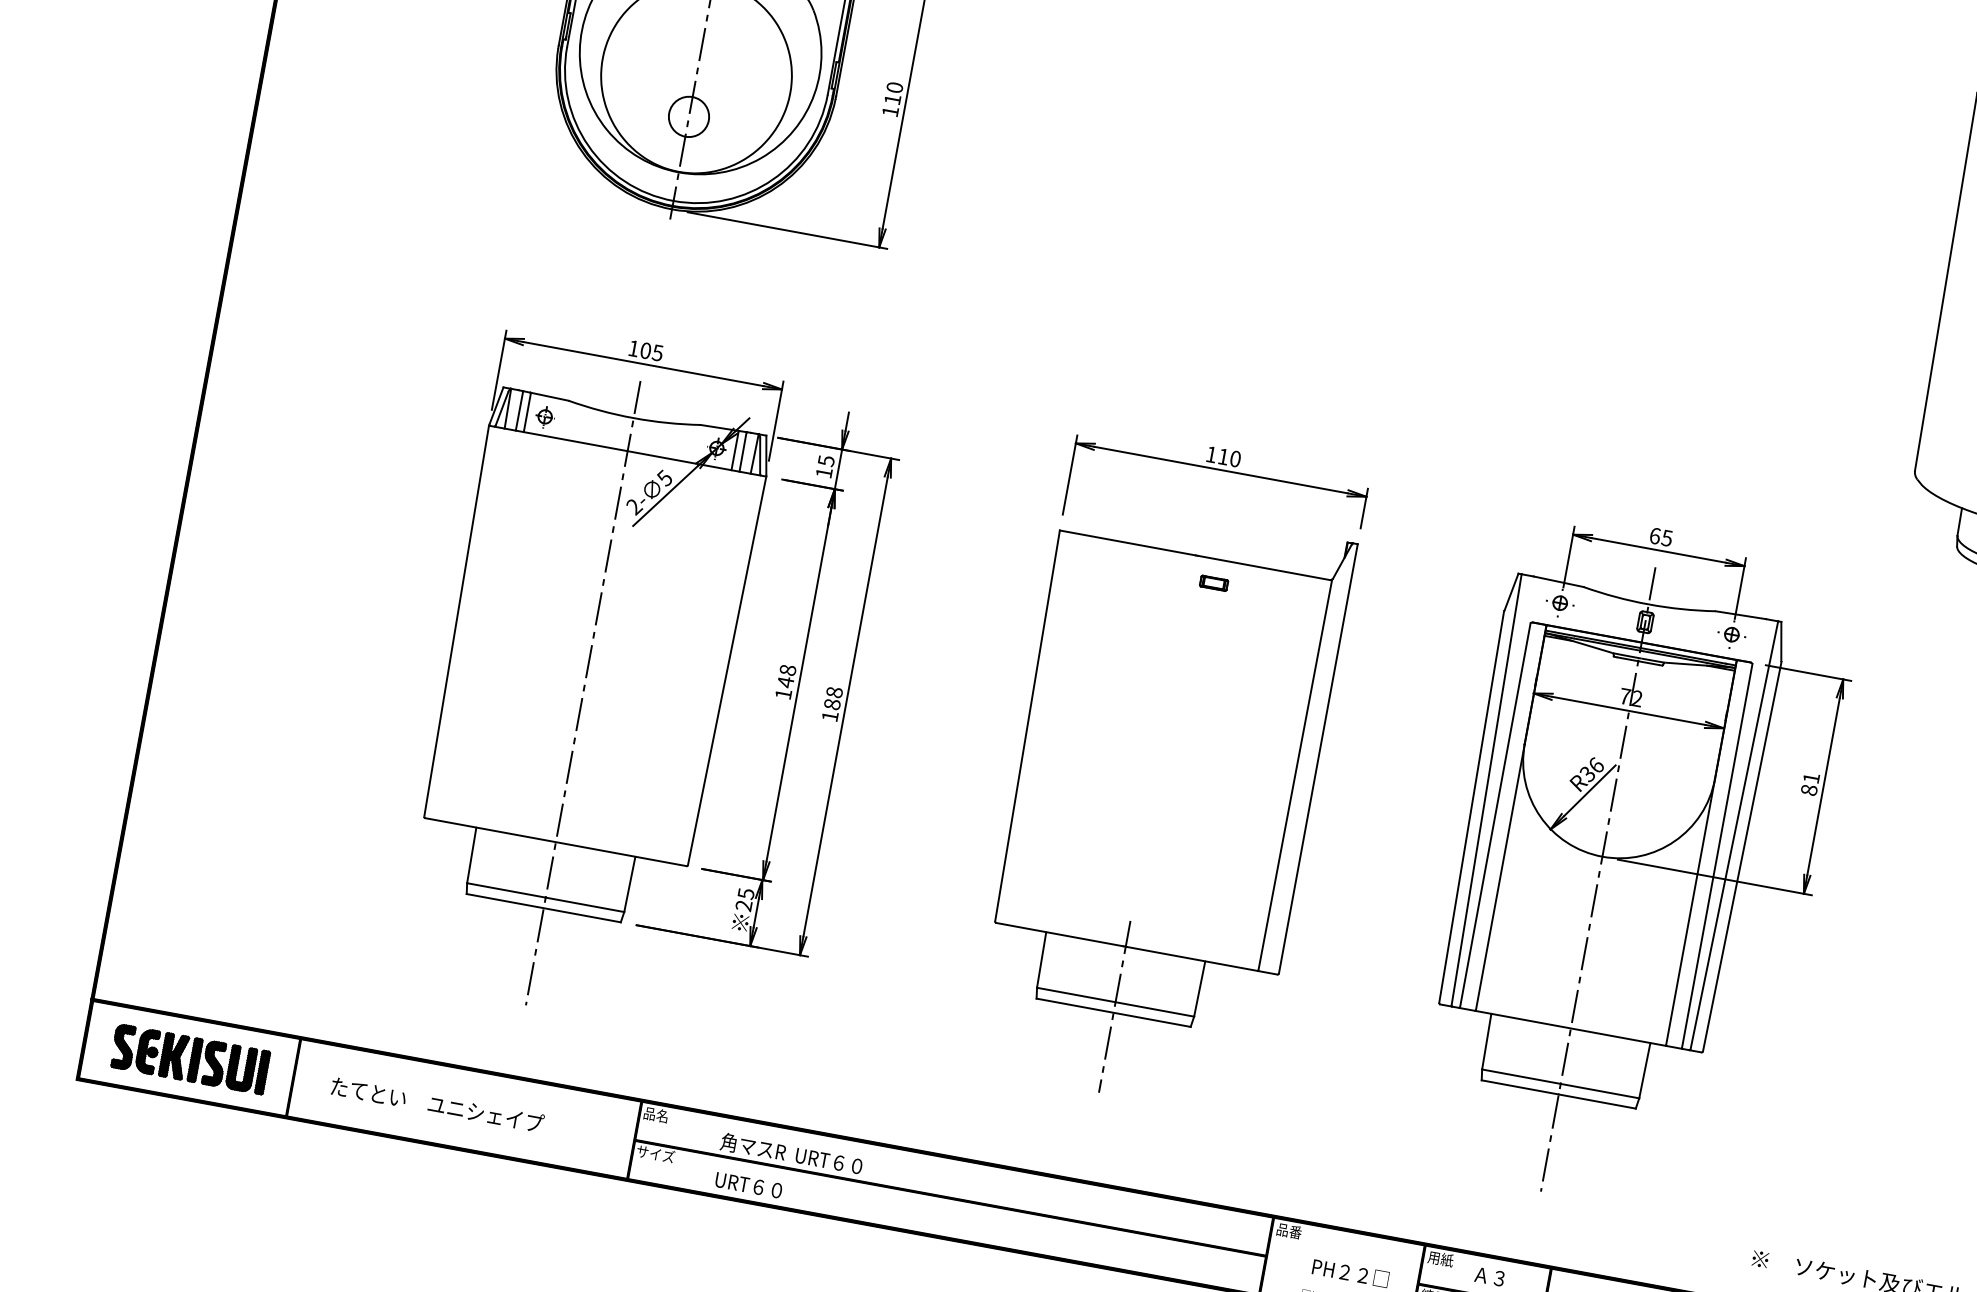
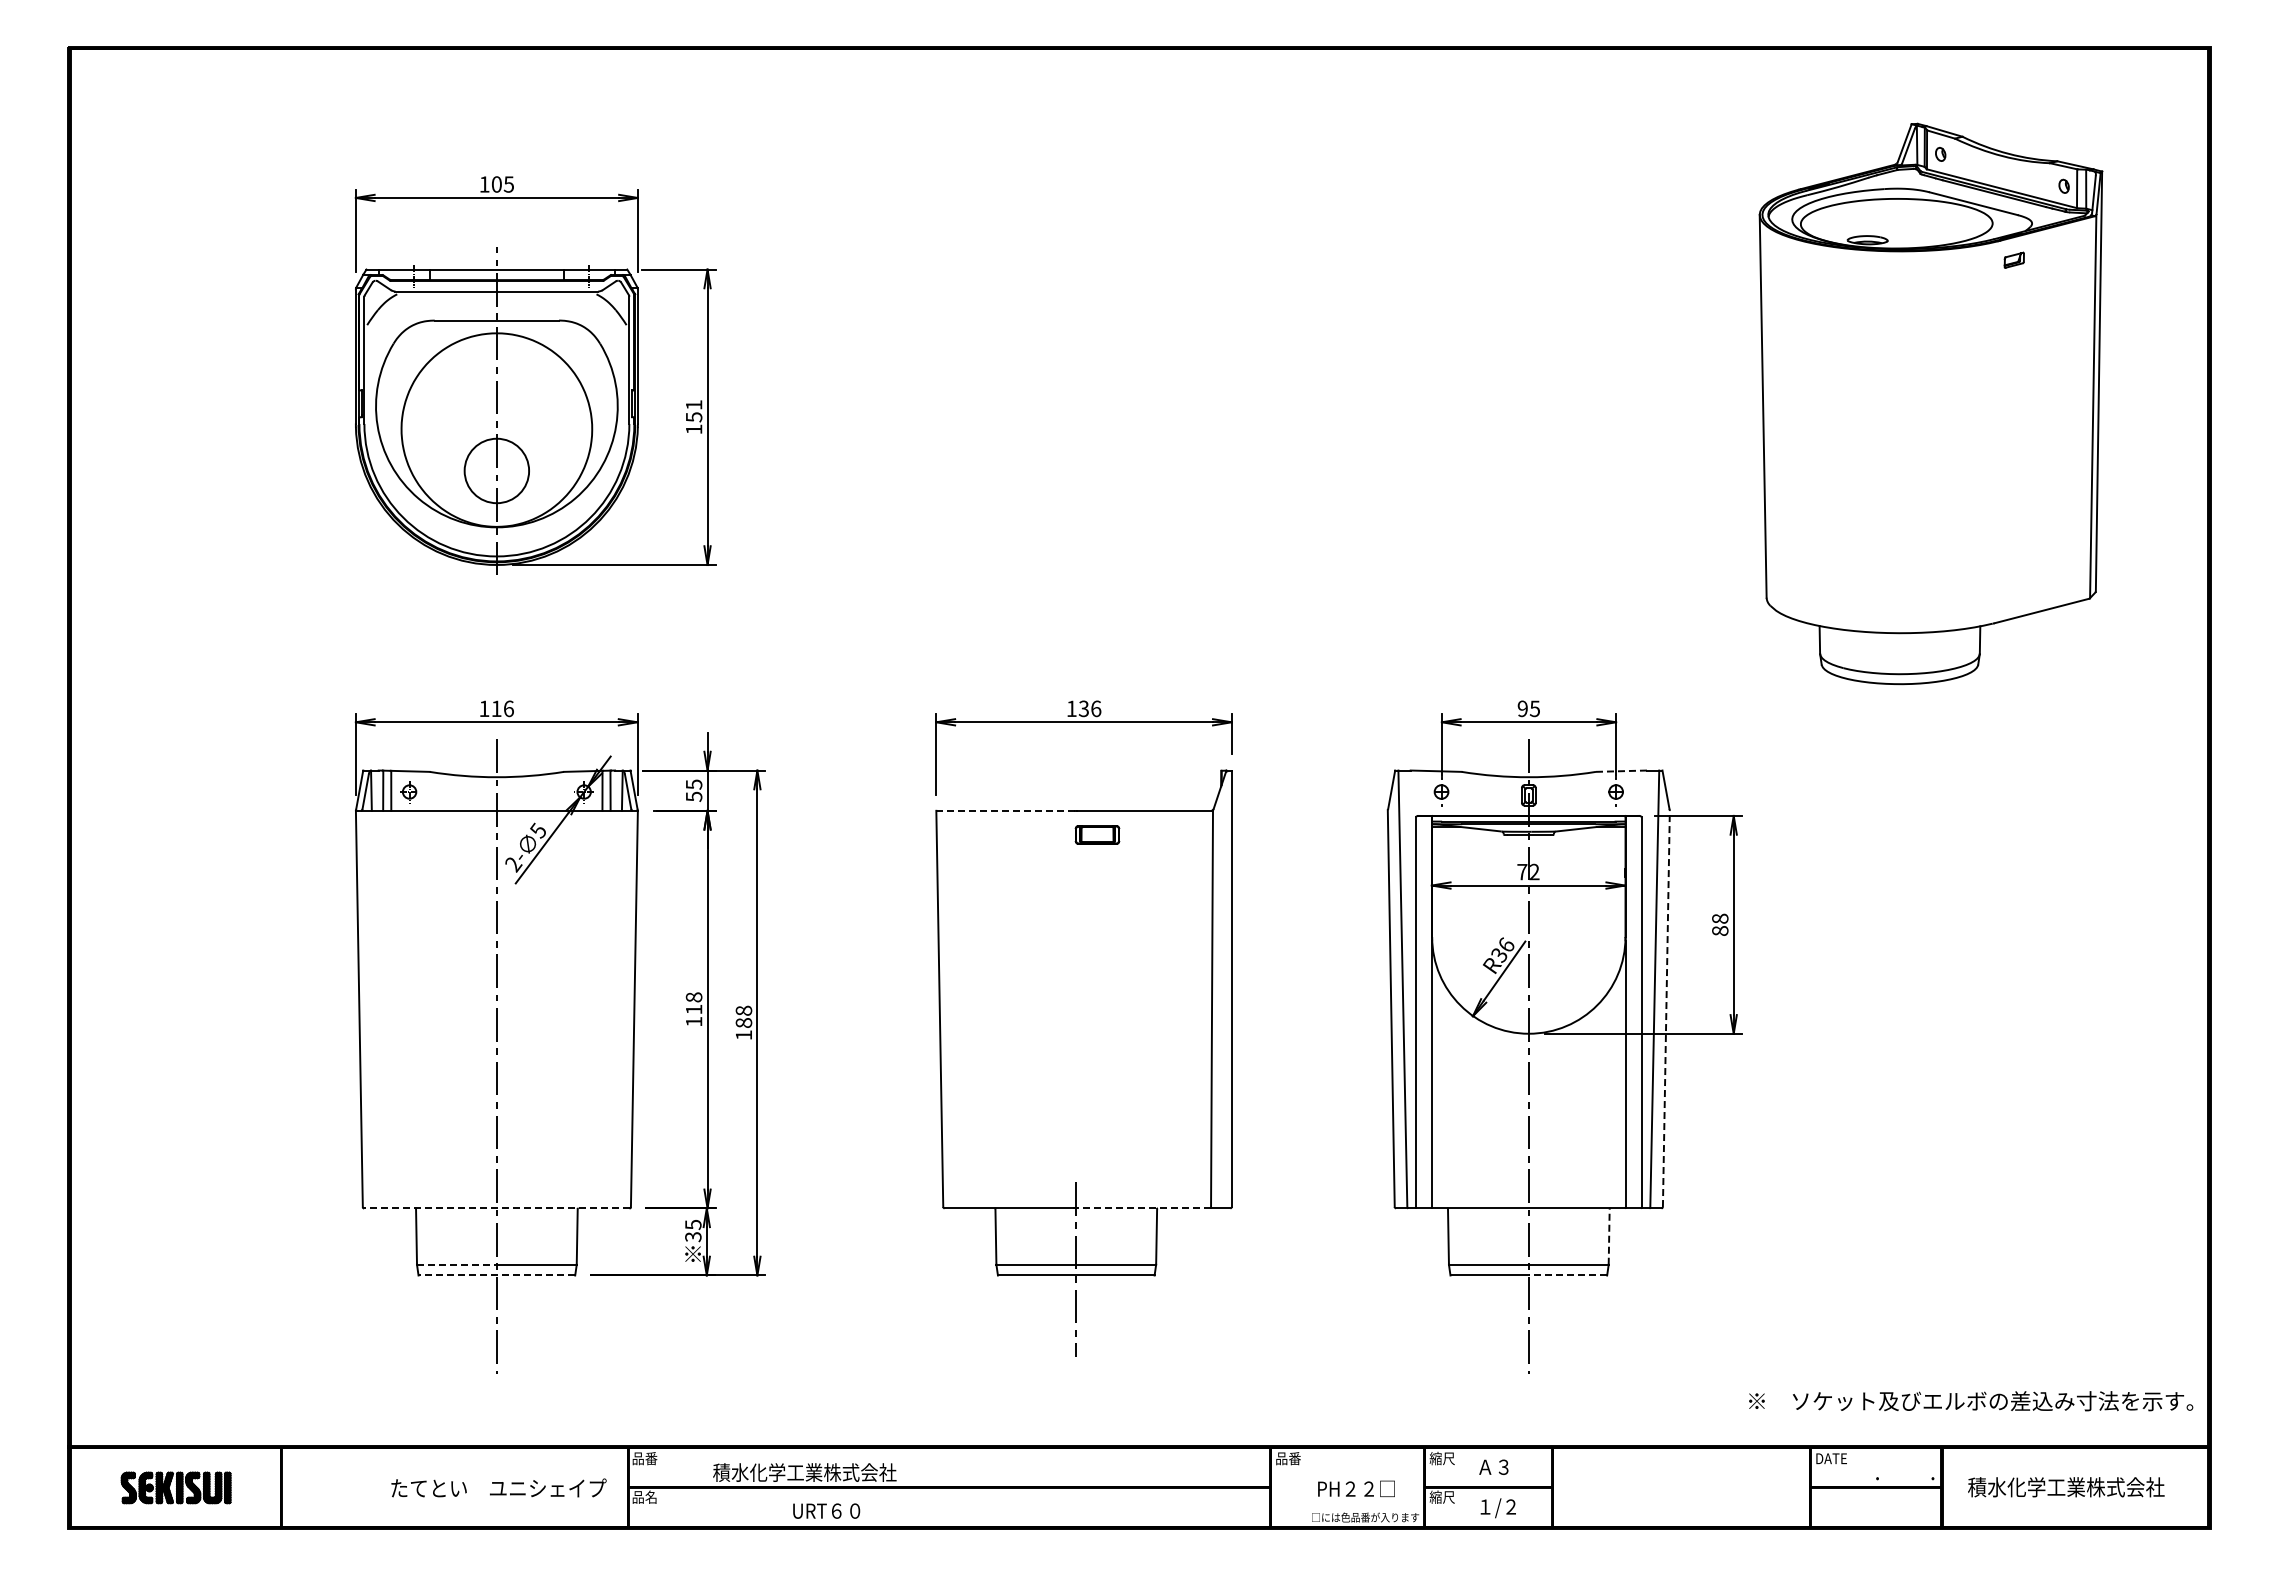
text: (893, 93) -> (693, 411), 110 -> 151
circle: (688, 116) -> (496, 470), size x1.6
text: (651, 351) -> (502, 708), 105 -> 116
text: (1229, 457) -> (1089, 708), 110 -> 136
text: (824, 472) -> (694, 796), 15 -> 55
text: (1654, 535) -> (1522, 708), 65 -> 95
line: (1127, 542) -> (1005, 810), solid -> dashed
part: (1214, 582) -> (1097, 834), size x1.6
line: (1740, 615) -> (1621, 771), solid -> dashed
text: (786, 682) -> (694, 1009), 148 -> 118
text: (1811, 777) -> (1720, 918), 81 -> 88
line: (555, 842) -> (496, 1208), solid -> dashed
line: (1742, 856) -> (1666, 1008), solid -> dashed
line: (506, 890) -> (456, 1264), solid -> dashed
text: (744, 906) -> (693, 1237), 25 -> 35
line: (543, 908) -> (496, 1275), solid -> dashed
line: (1191, 959) -> (1143, 1208), solid -> dashed
part: (189, 1058) -> (175, 1487), size x0.7
line: (1645, 1070) -> (1609, 1236), solid -> dashed
line: (1596, 1101) -> (1567, 1275), solid -> dashed
text: (437, 1104) -> (498, 1487), moved
text: (662, 1116) -> (651, 1458), 品名 -> 品番
text: (655, 1153) -> (651, 1496), サイズ -> 品名
text: (810, 1157) -> (804, 1472), 角マスR  URT６０ -> 積水化学工業株式会社
text: (748, 1184) -> (826, 1510), moved
text: (1440, 1258) -> (1442, 1458), 用紙 -> 縮尺

